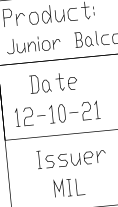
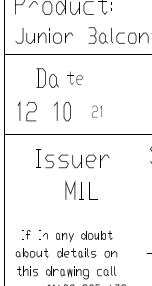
part: (66, 80) -> (75, 77), size x0.7
part: (89, 110) -> (96, 111), size x0.6
part: (69, 186) -> (81, 189), moved

